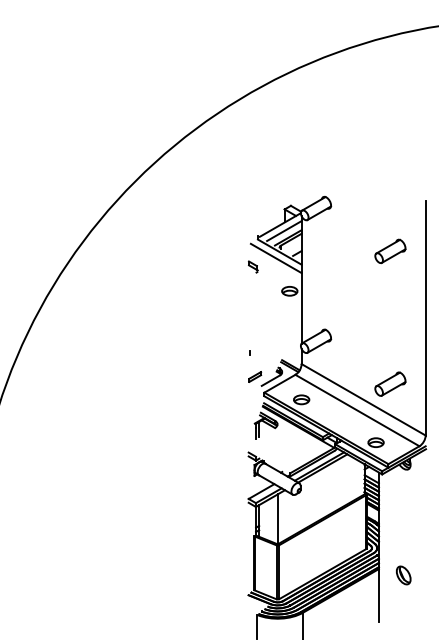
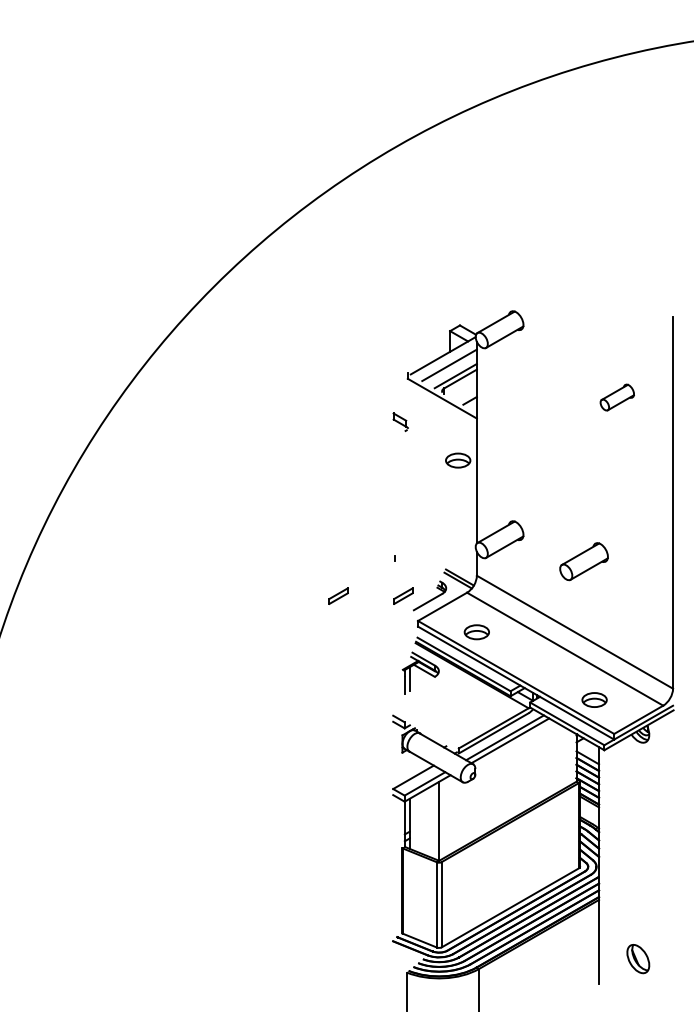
part: (390, 251) -> (617, 397), size x0.7
line: (275, 258) -> (435, 408), removed
part: (214, 376) -> (339, 595), added
part: (390, 383) -> (584, 560), moved
part: (403, 575) -> (637, 959), moved

